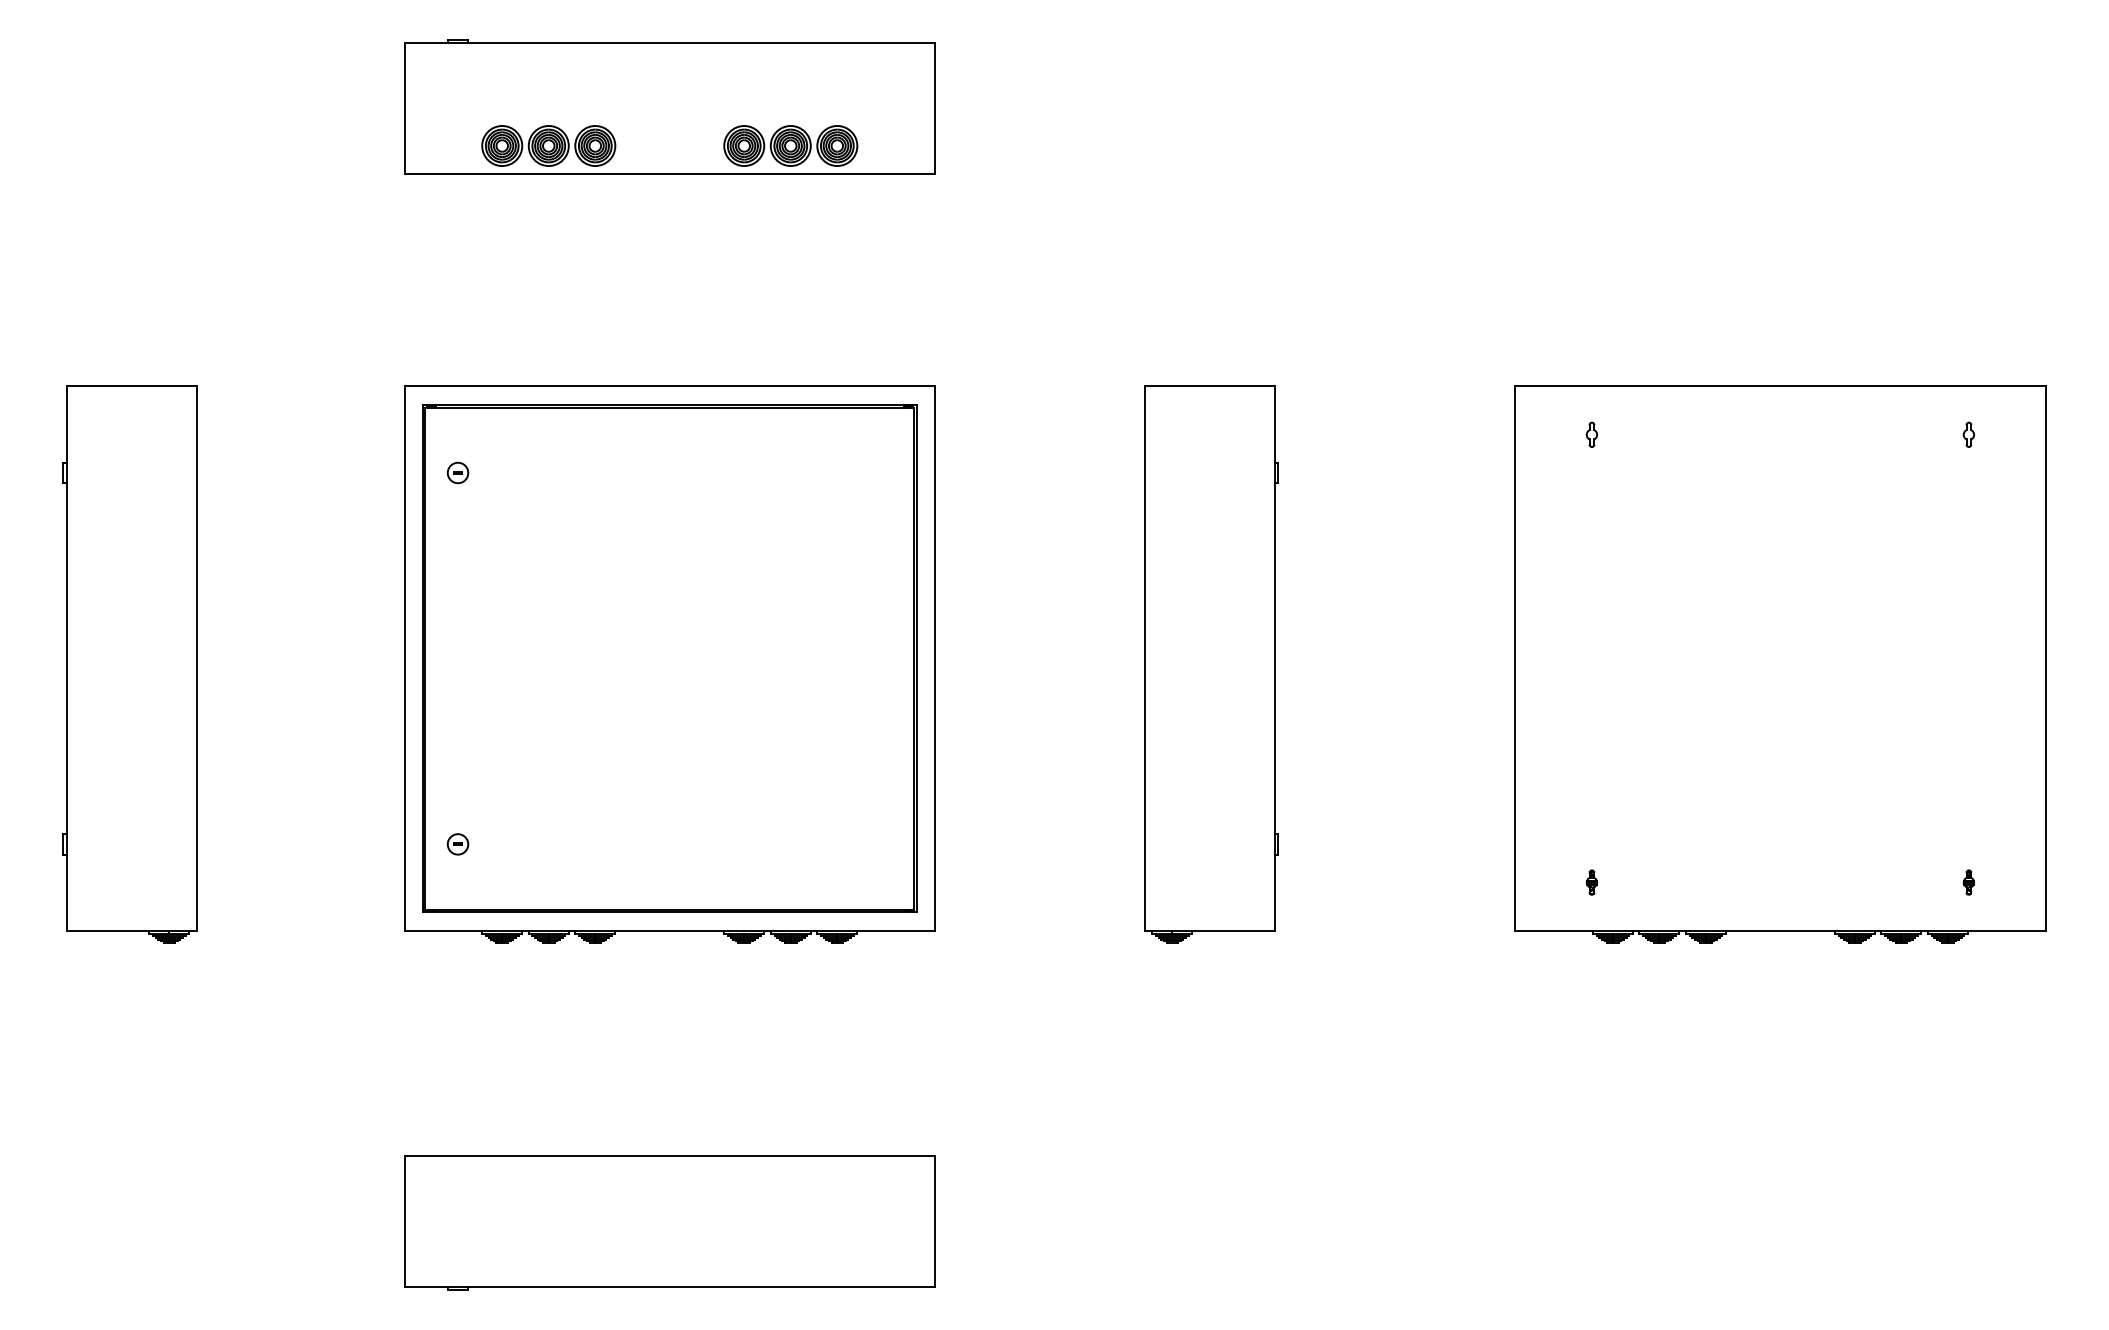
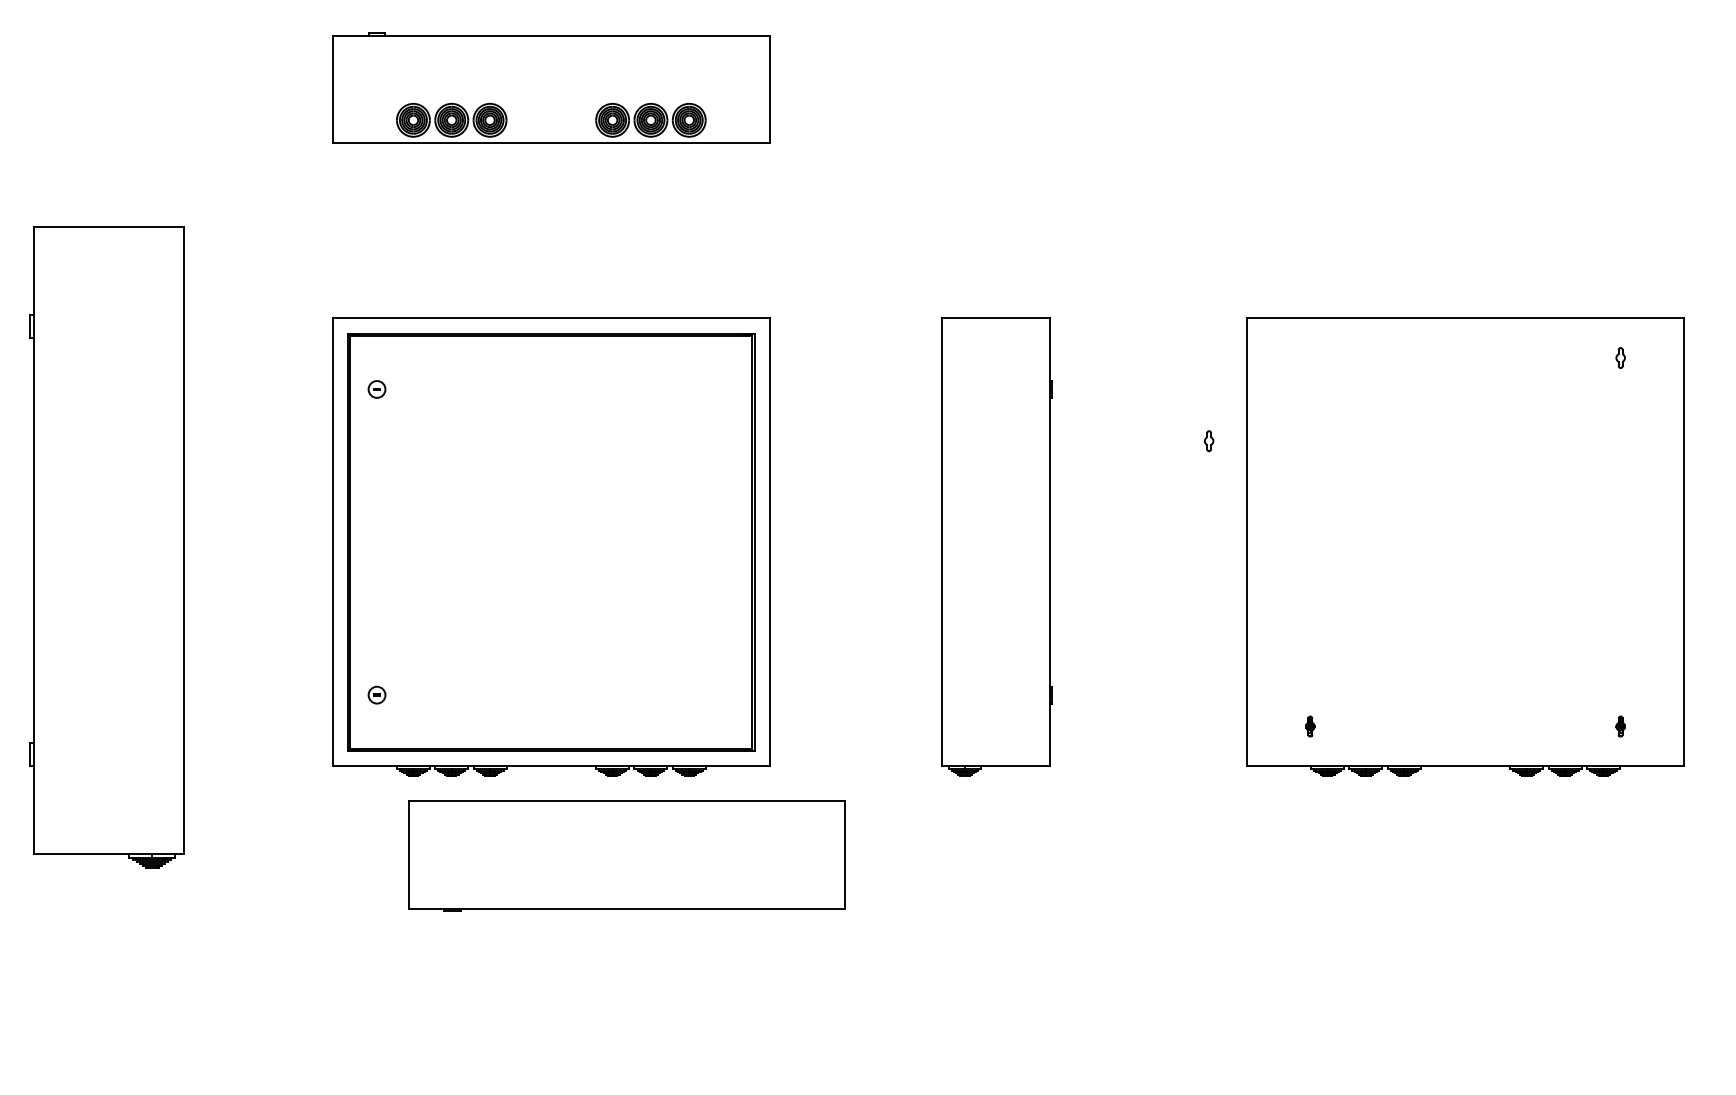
part: (1591, 434) -> (1208, 440), moved
part: (129, 664) -> (106, 547), size x1.4
part: (669, 1222) -> (626, 855), moved

